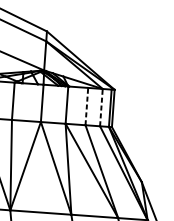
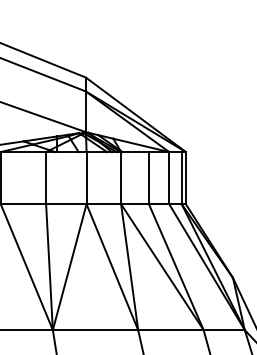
line: (86, 106) -> (148, 177), dashed -> solid
line: (101, 107) -> (169, 177), dashed -> solid

